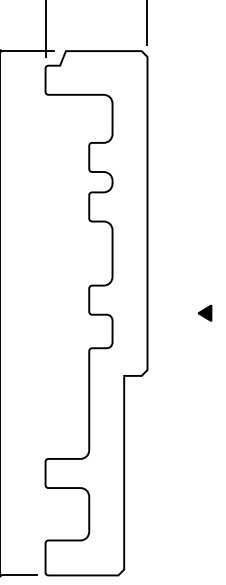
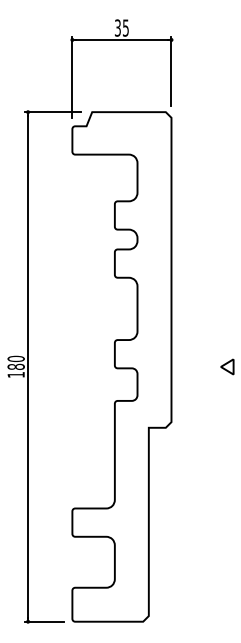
fill: (204, 312) -> (226, 366), removed

